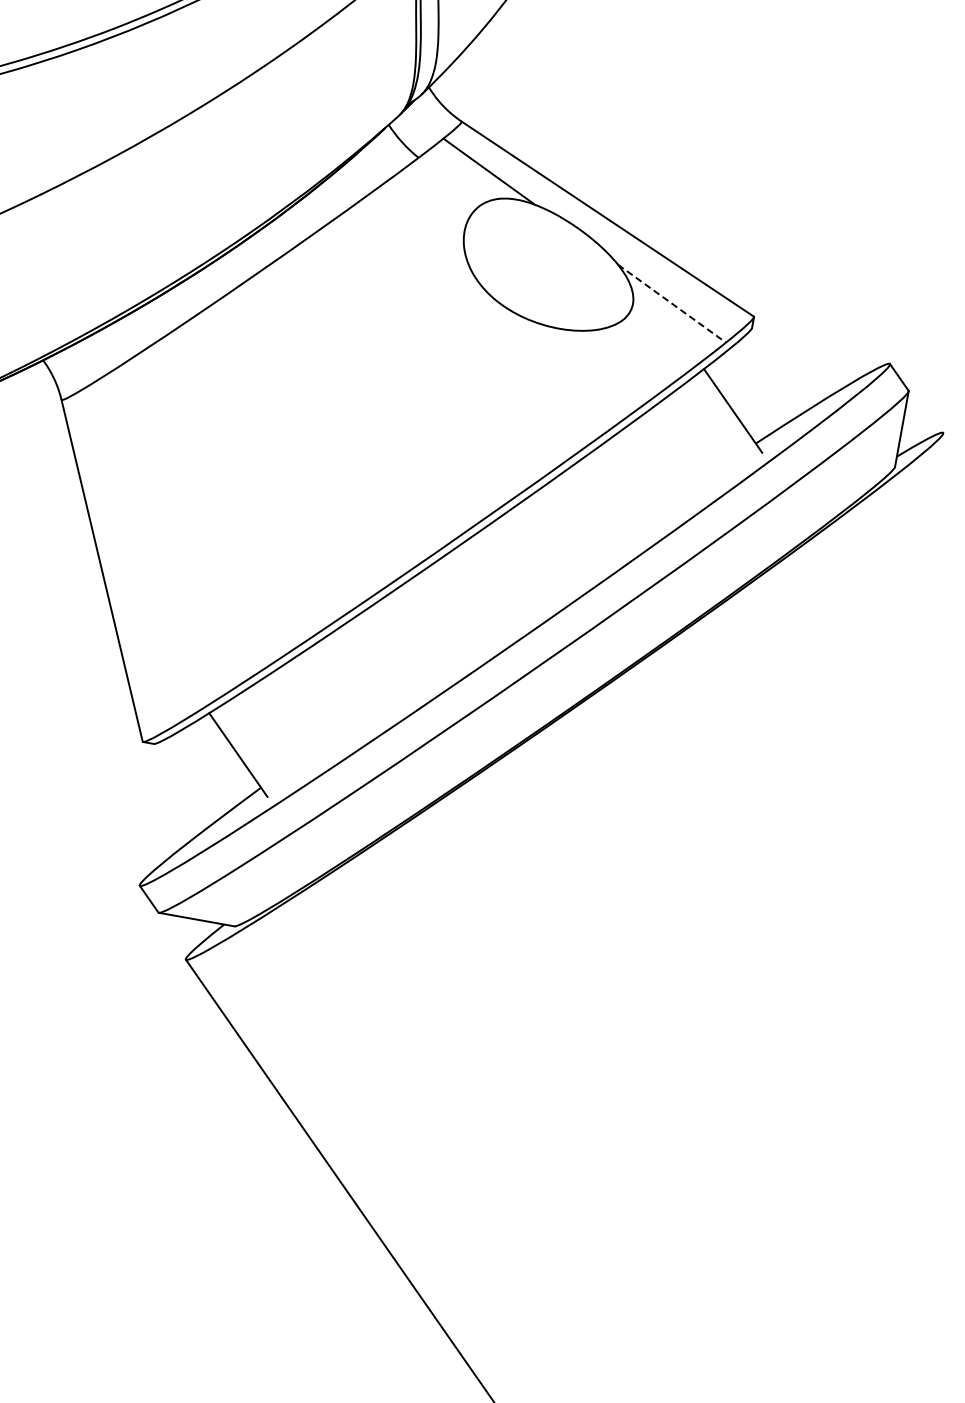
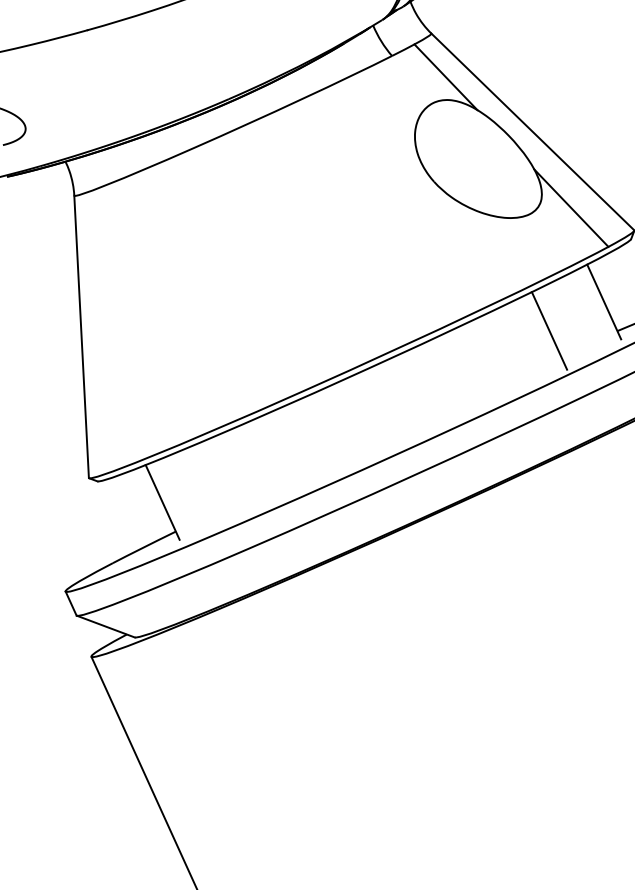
line: (672, 303) -> (571, 208), dashed -> solid
line: (672, 458) -> (549, 330), added

